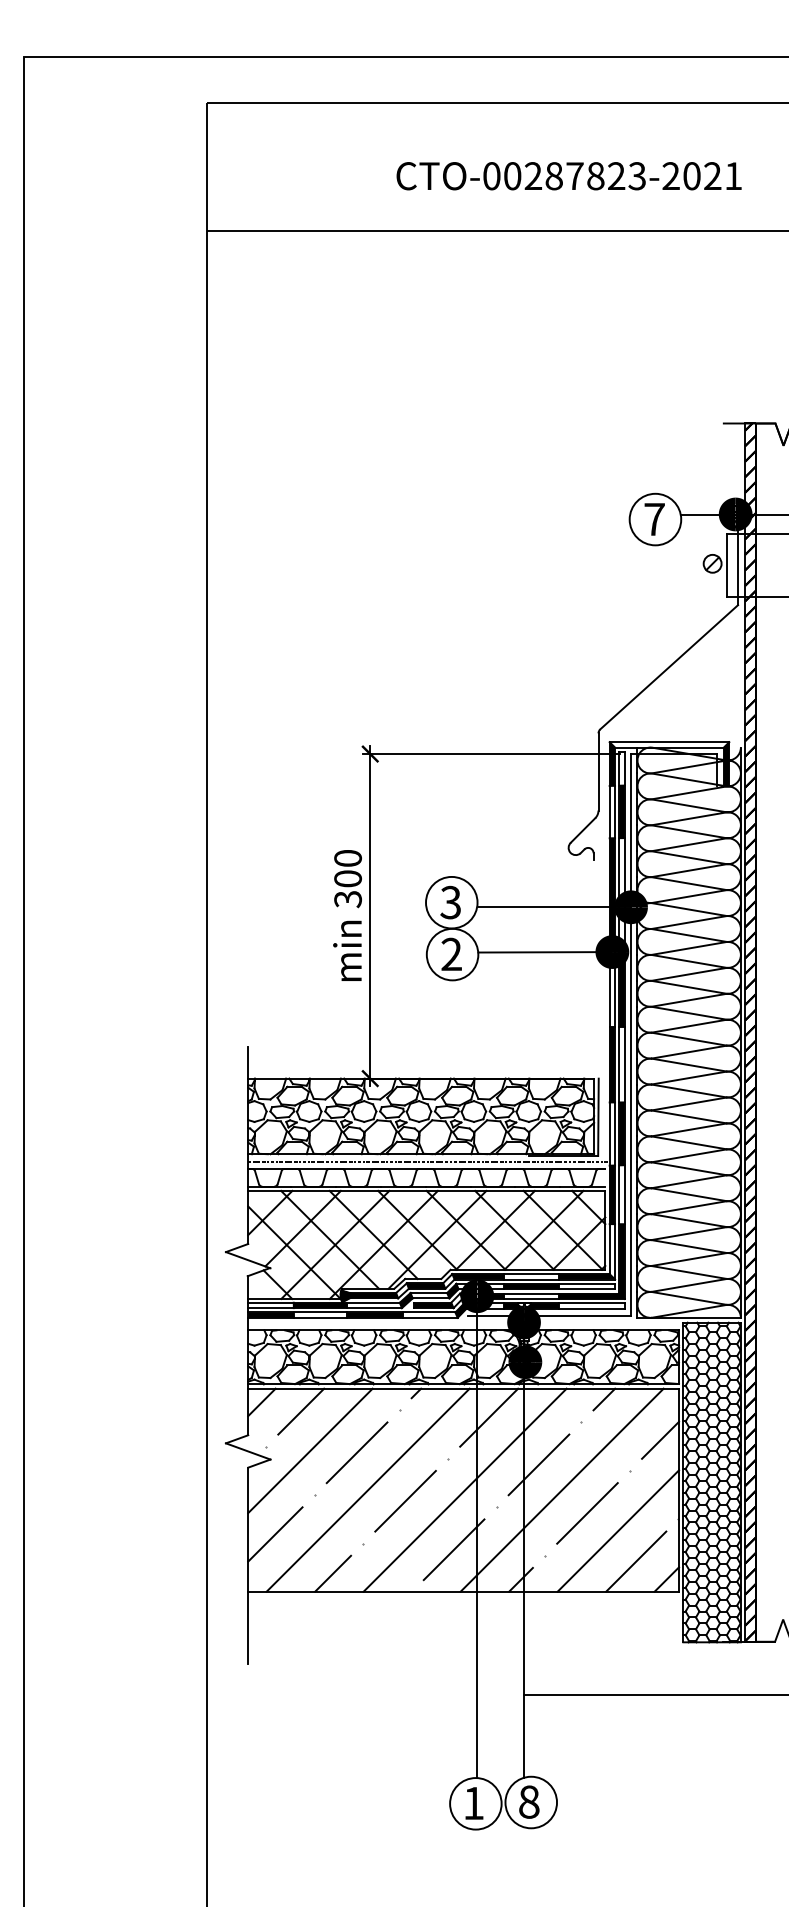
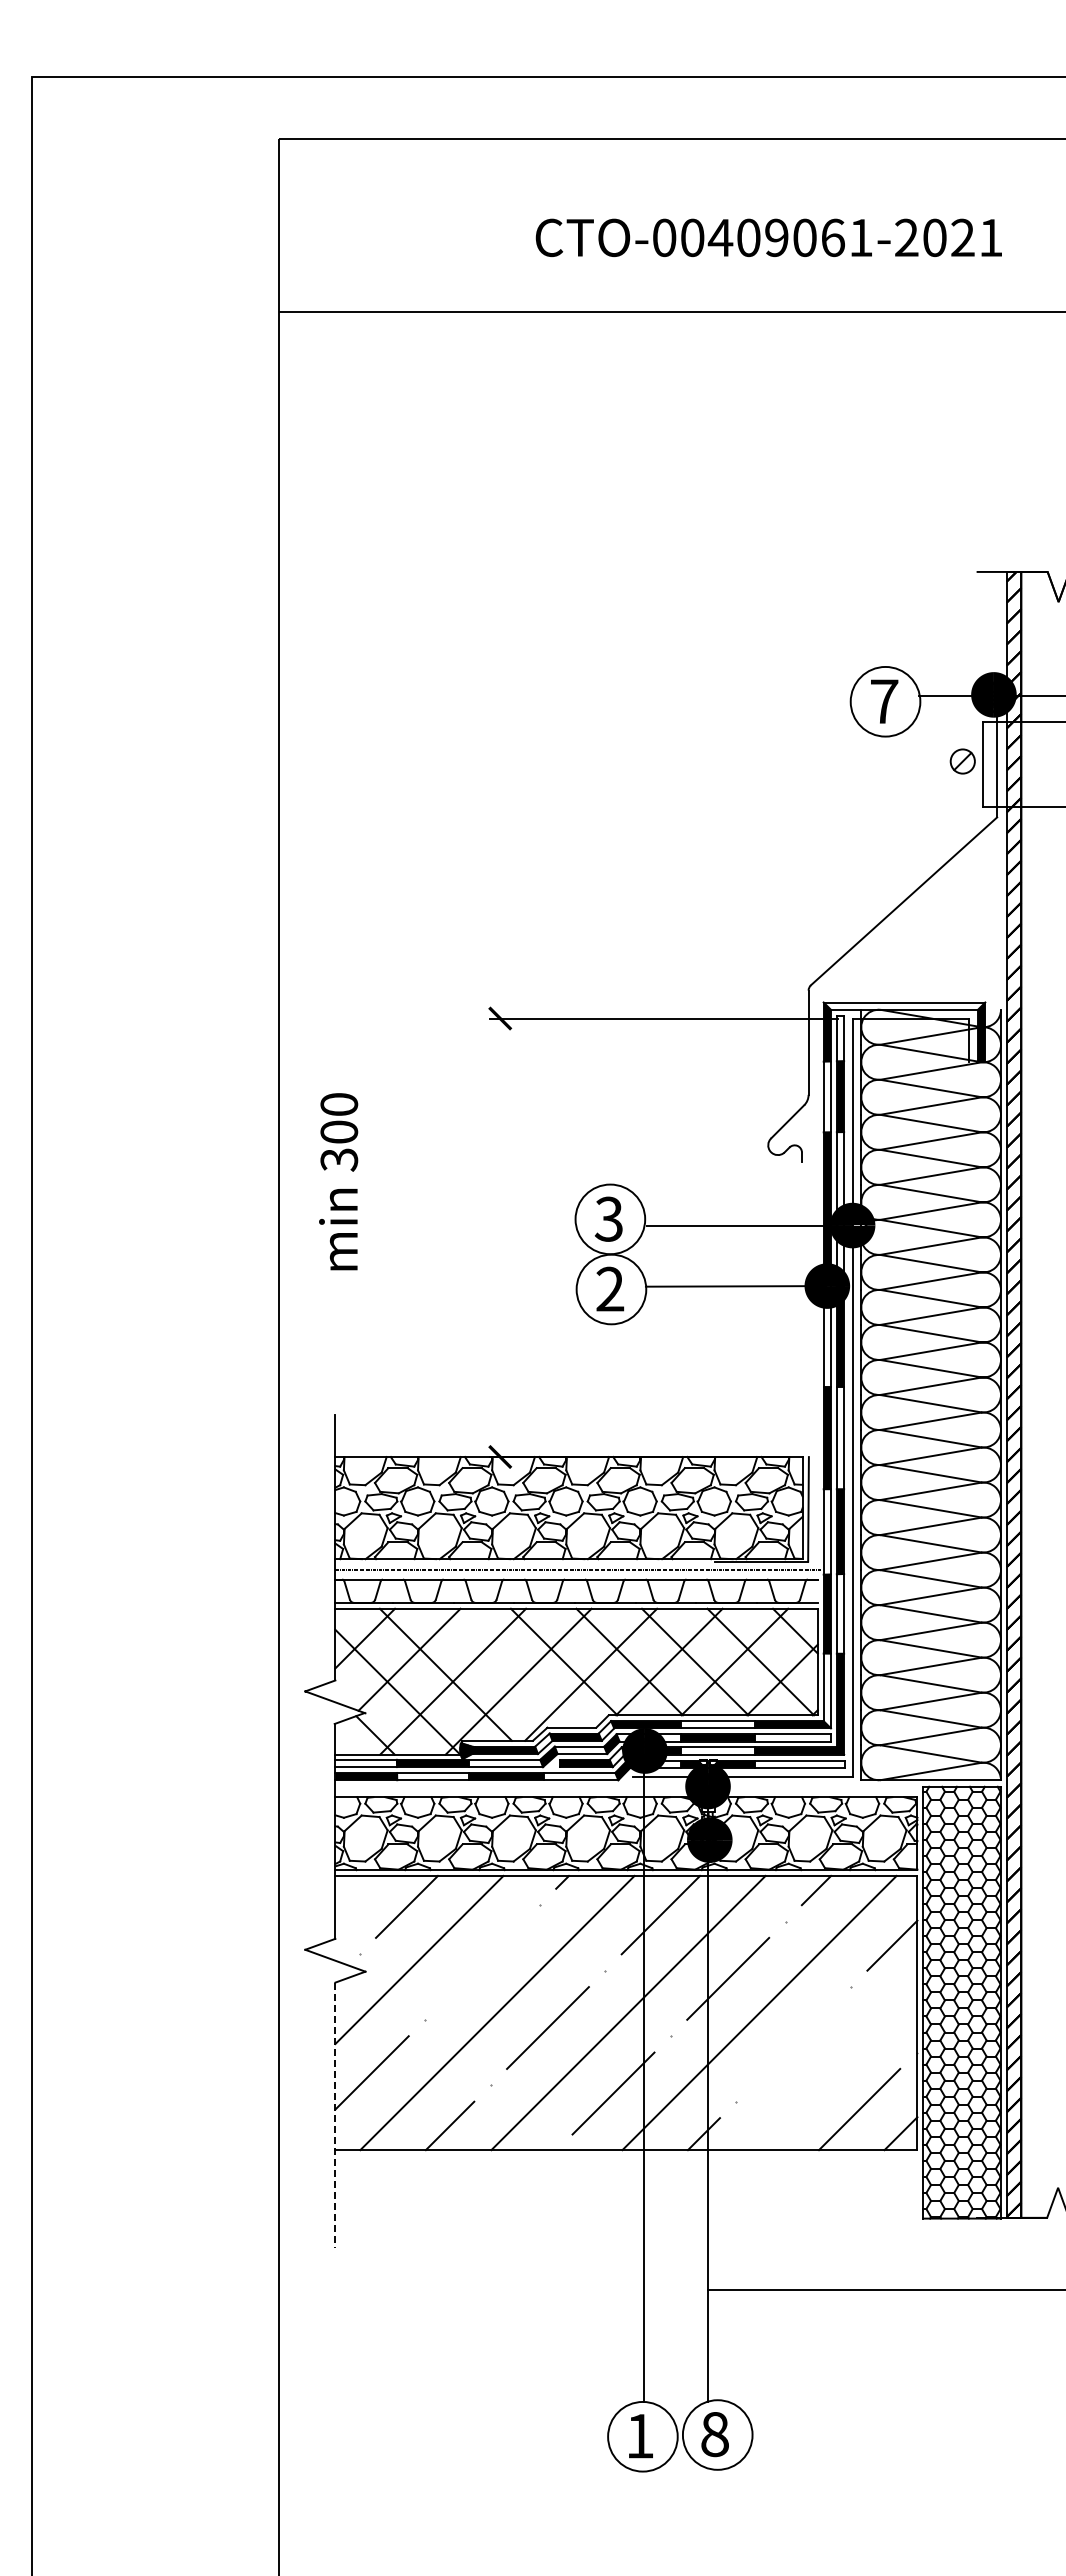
text: (584, 175) -> (789, 237), -00287823-2021 -> -00409061-2021
text: (347, 915) -> (338, 1181), moved
line: (370, 916) -> (500, 1237), removed
line: (373, 1234) -> (504, 1667), removed
line: (261, 1402) -> (353, 1894), removed
line: (357, 1452) -> (482, 1962), removed
line: (587, 1513) -> (793, 2044), removed
line: (618, 1531) -> (835, 2068), removed
line: (248, 1566) -> (335, 2115), solid -> dashed

